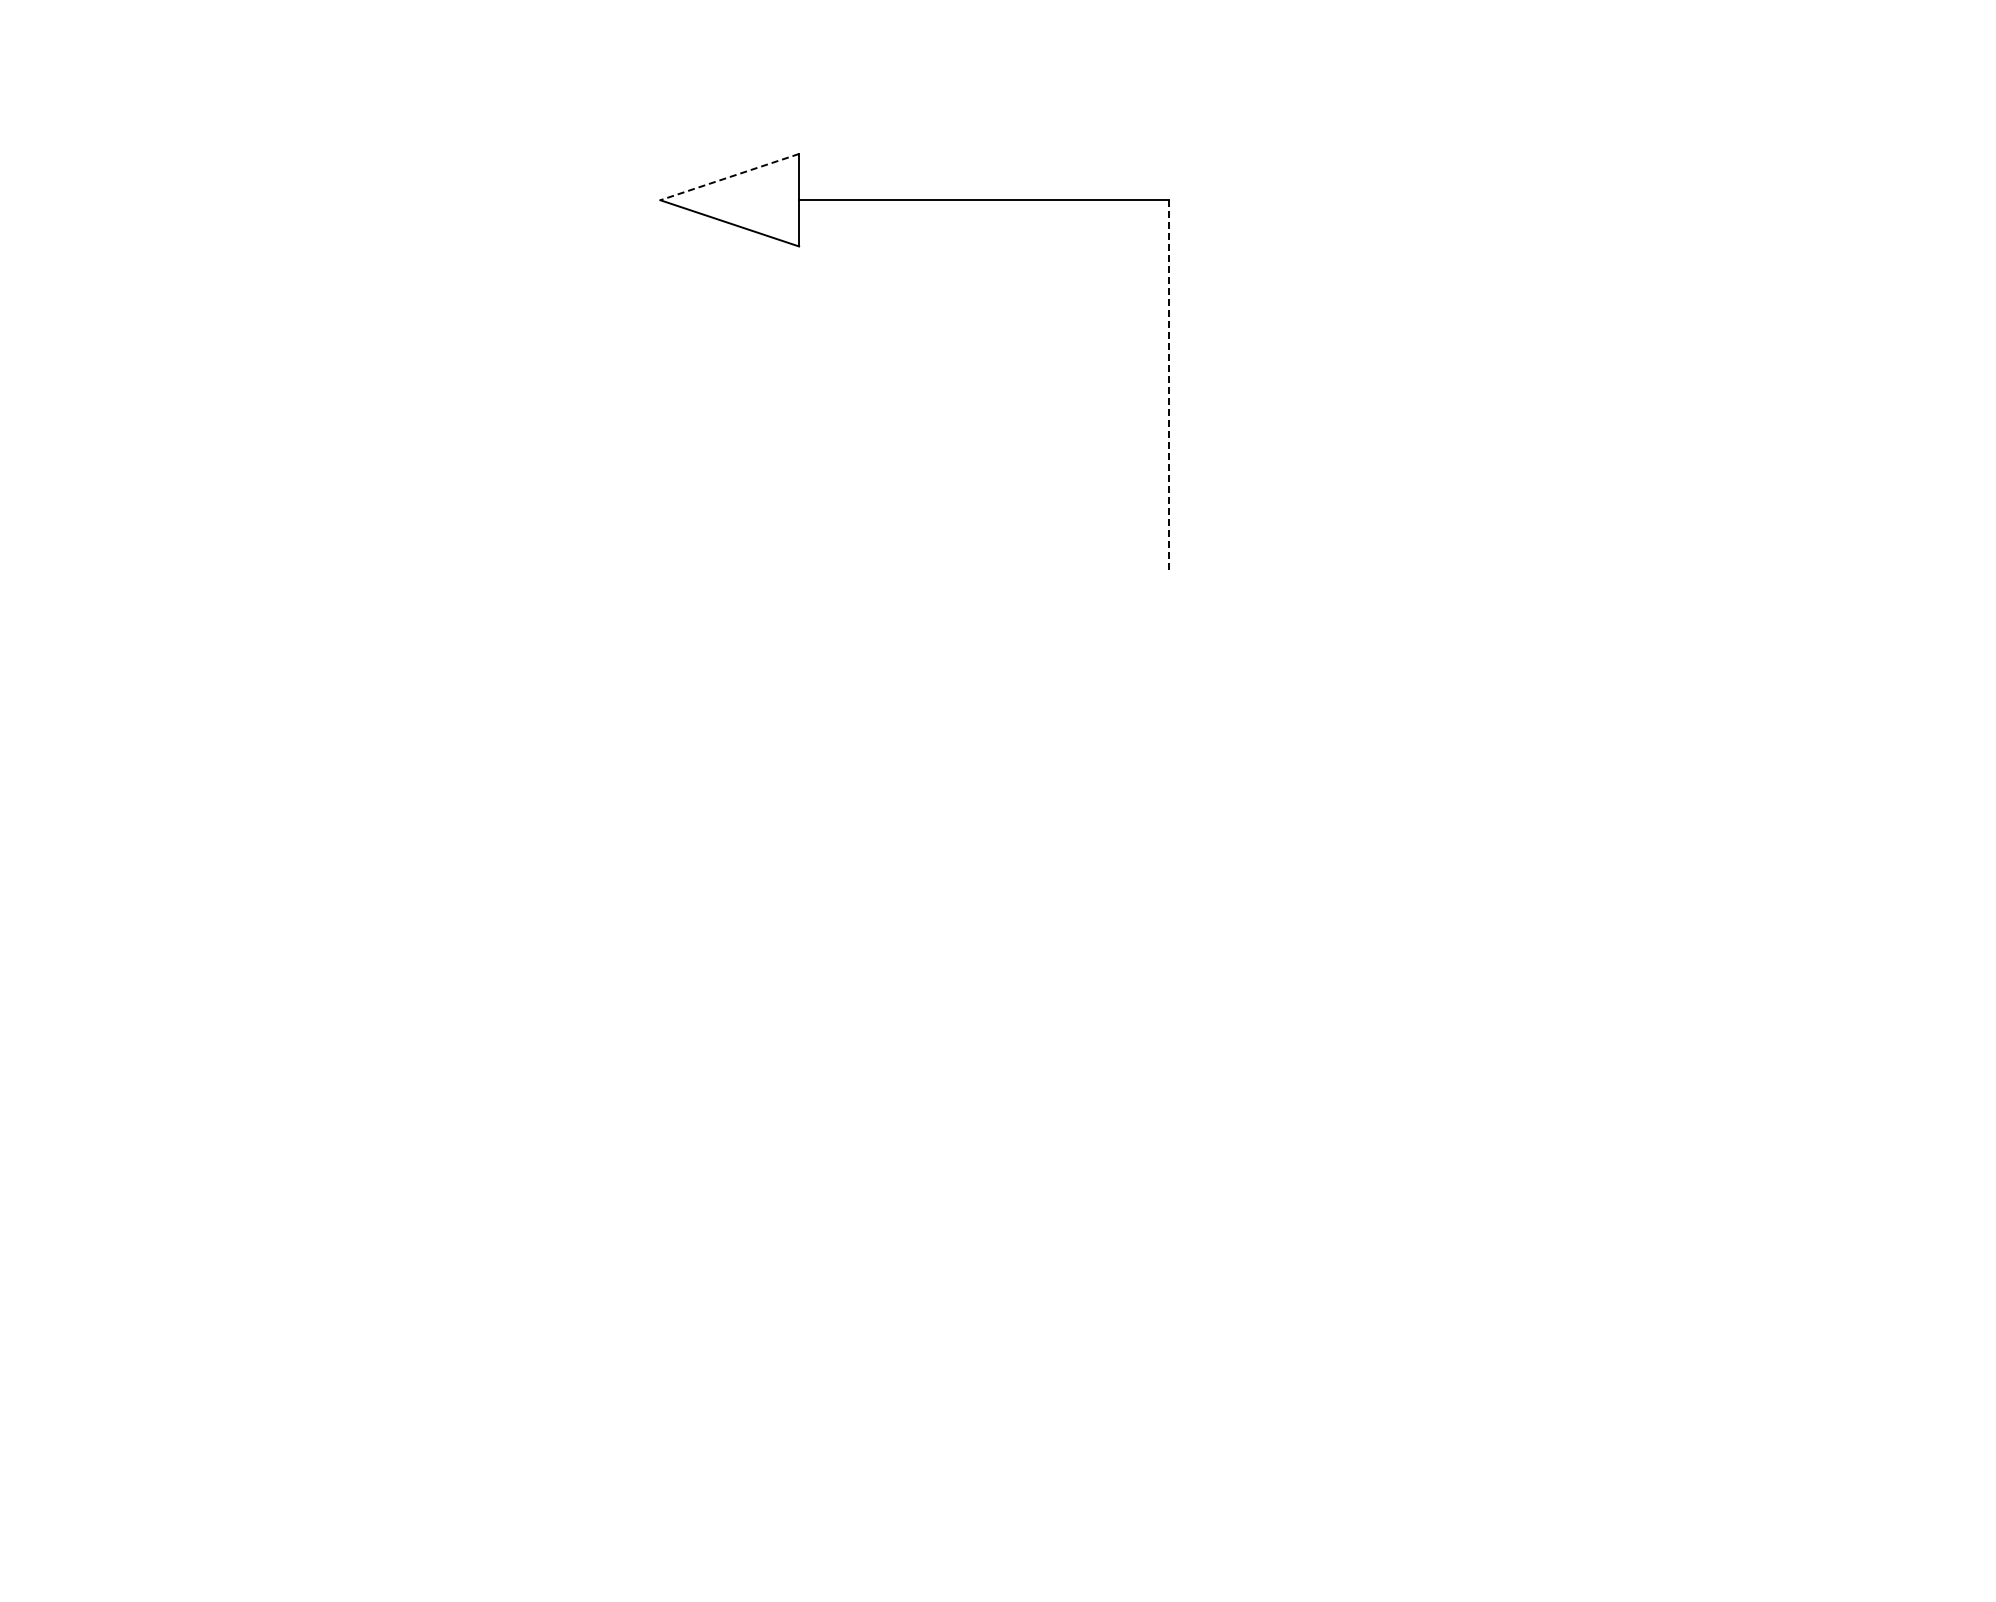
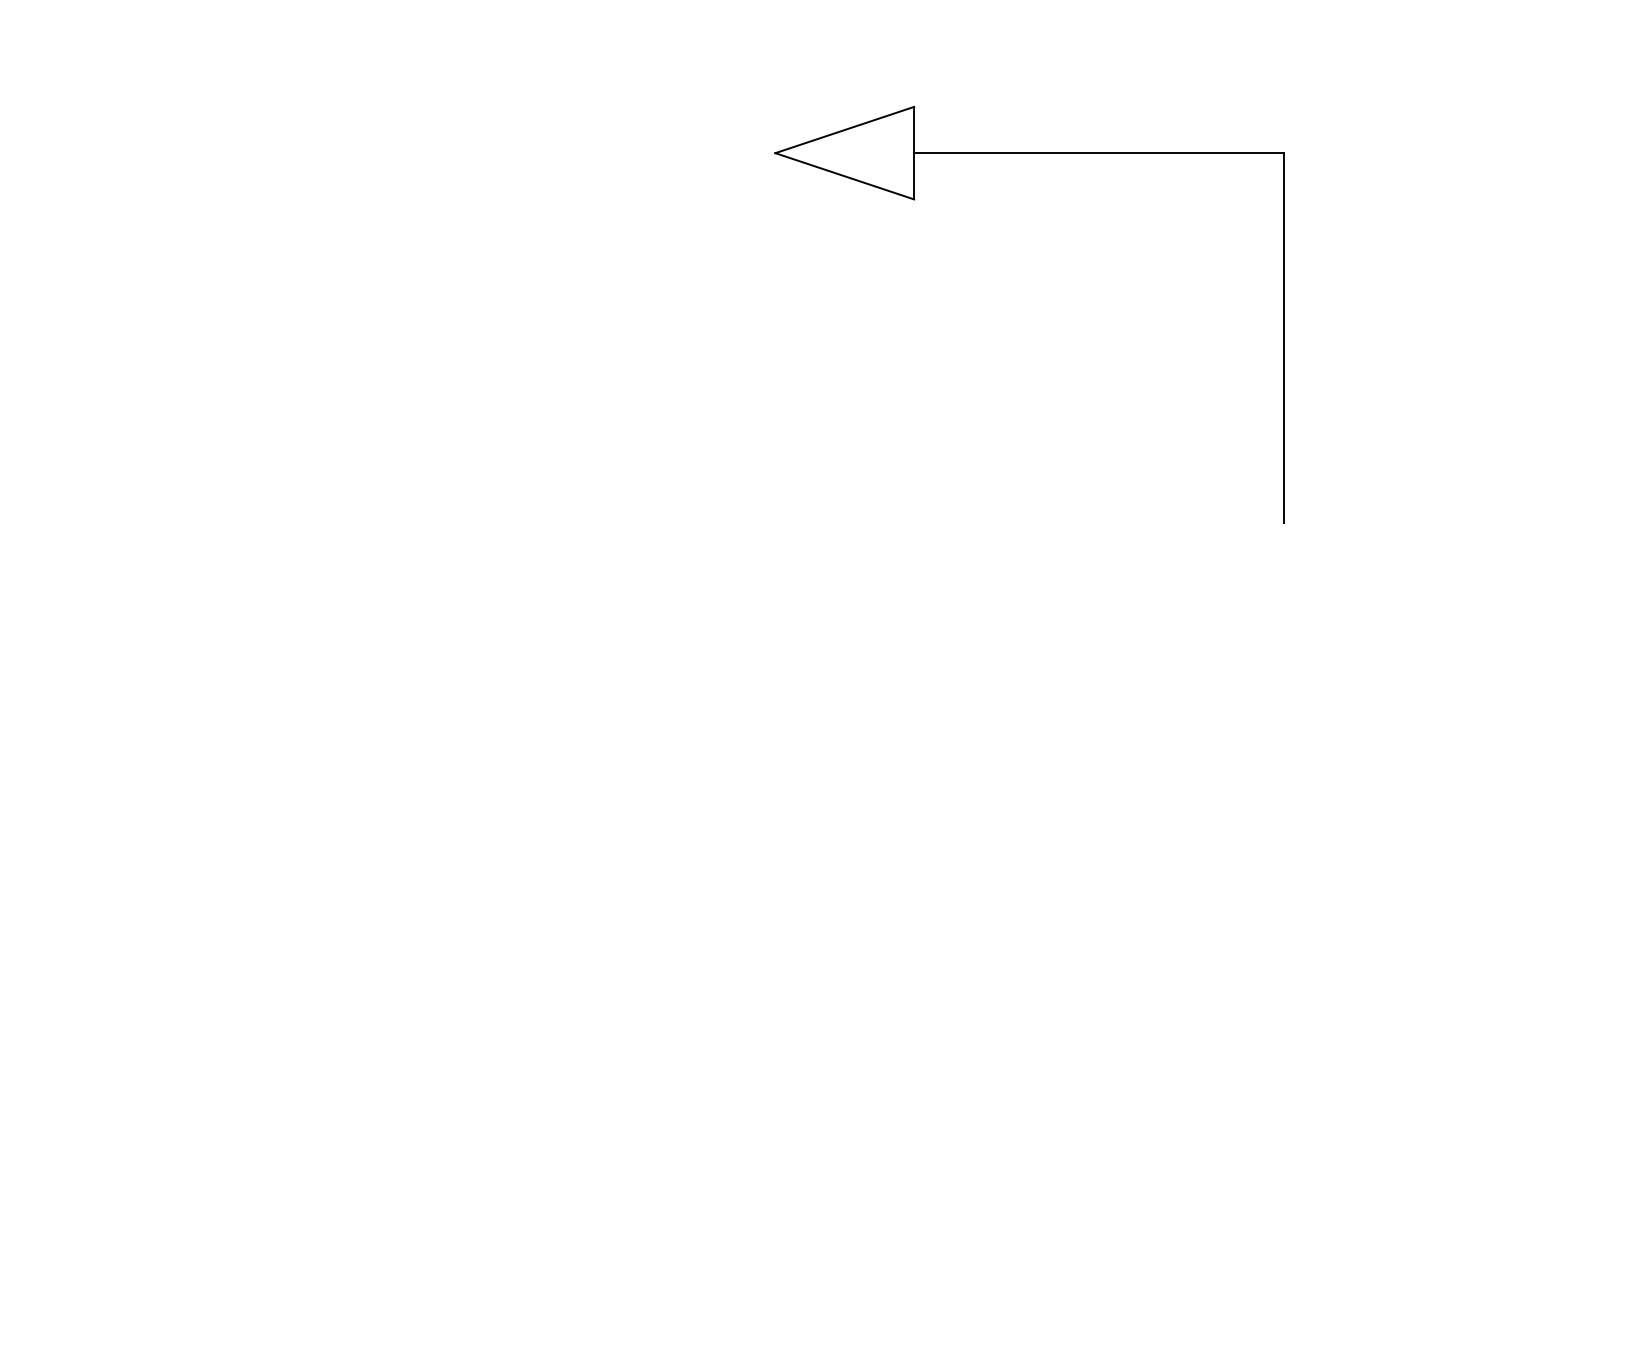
line: (729, 177) -> (844, 130), dashed -> solid
line: (1169, 385) -> (1284, 338), dashed -> solid

